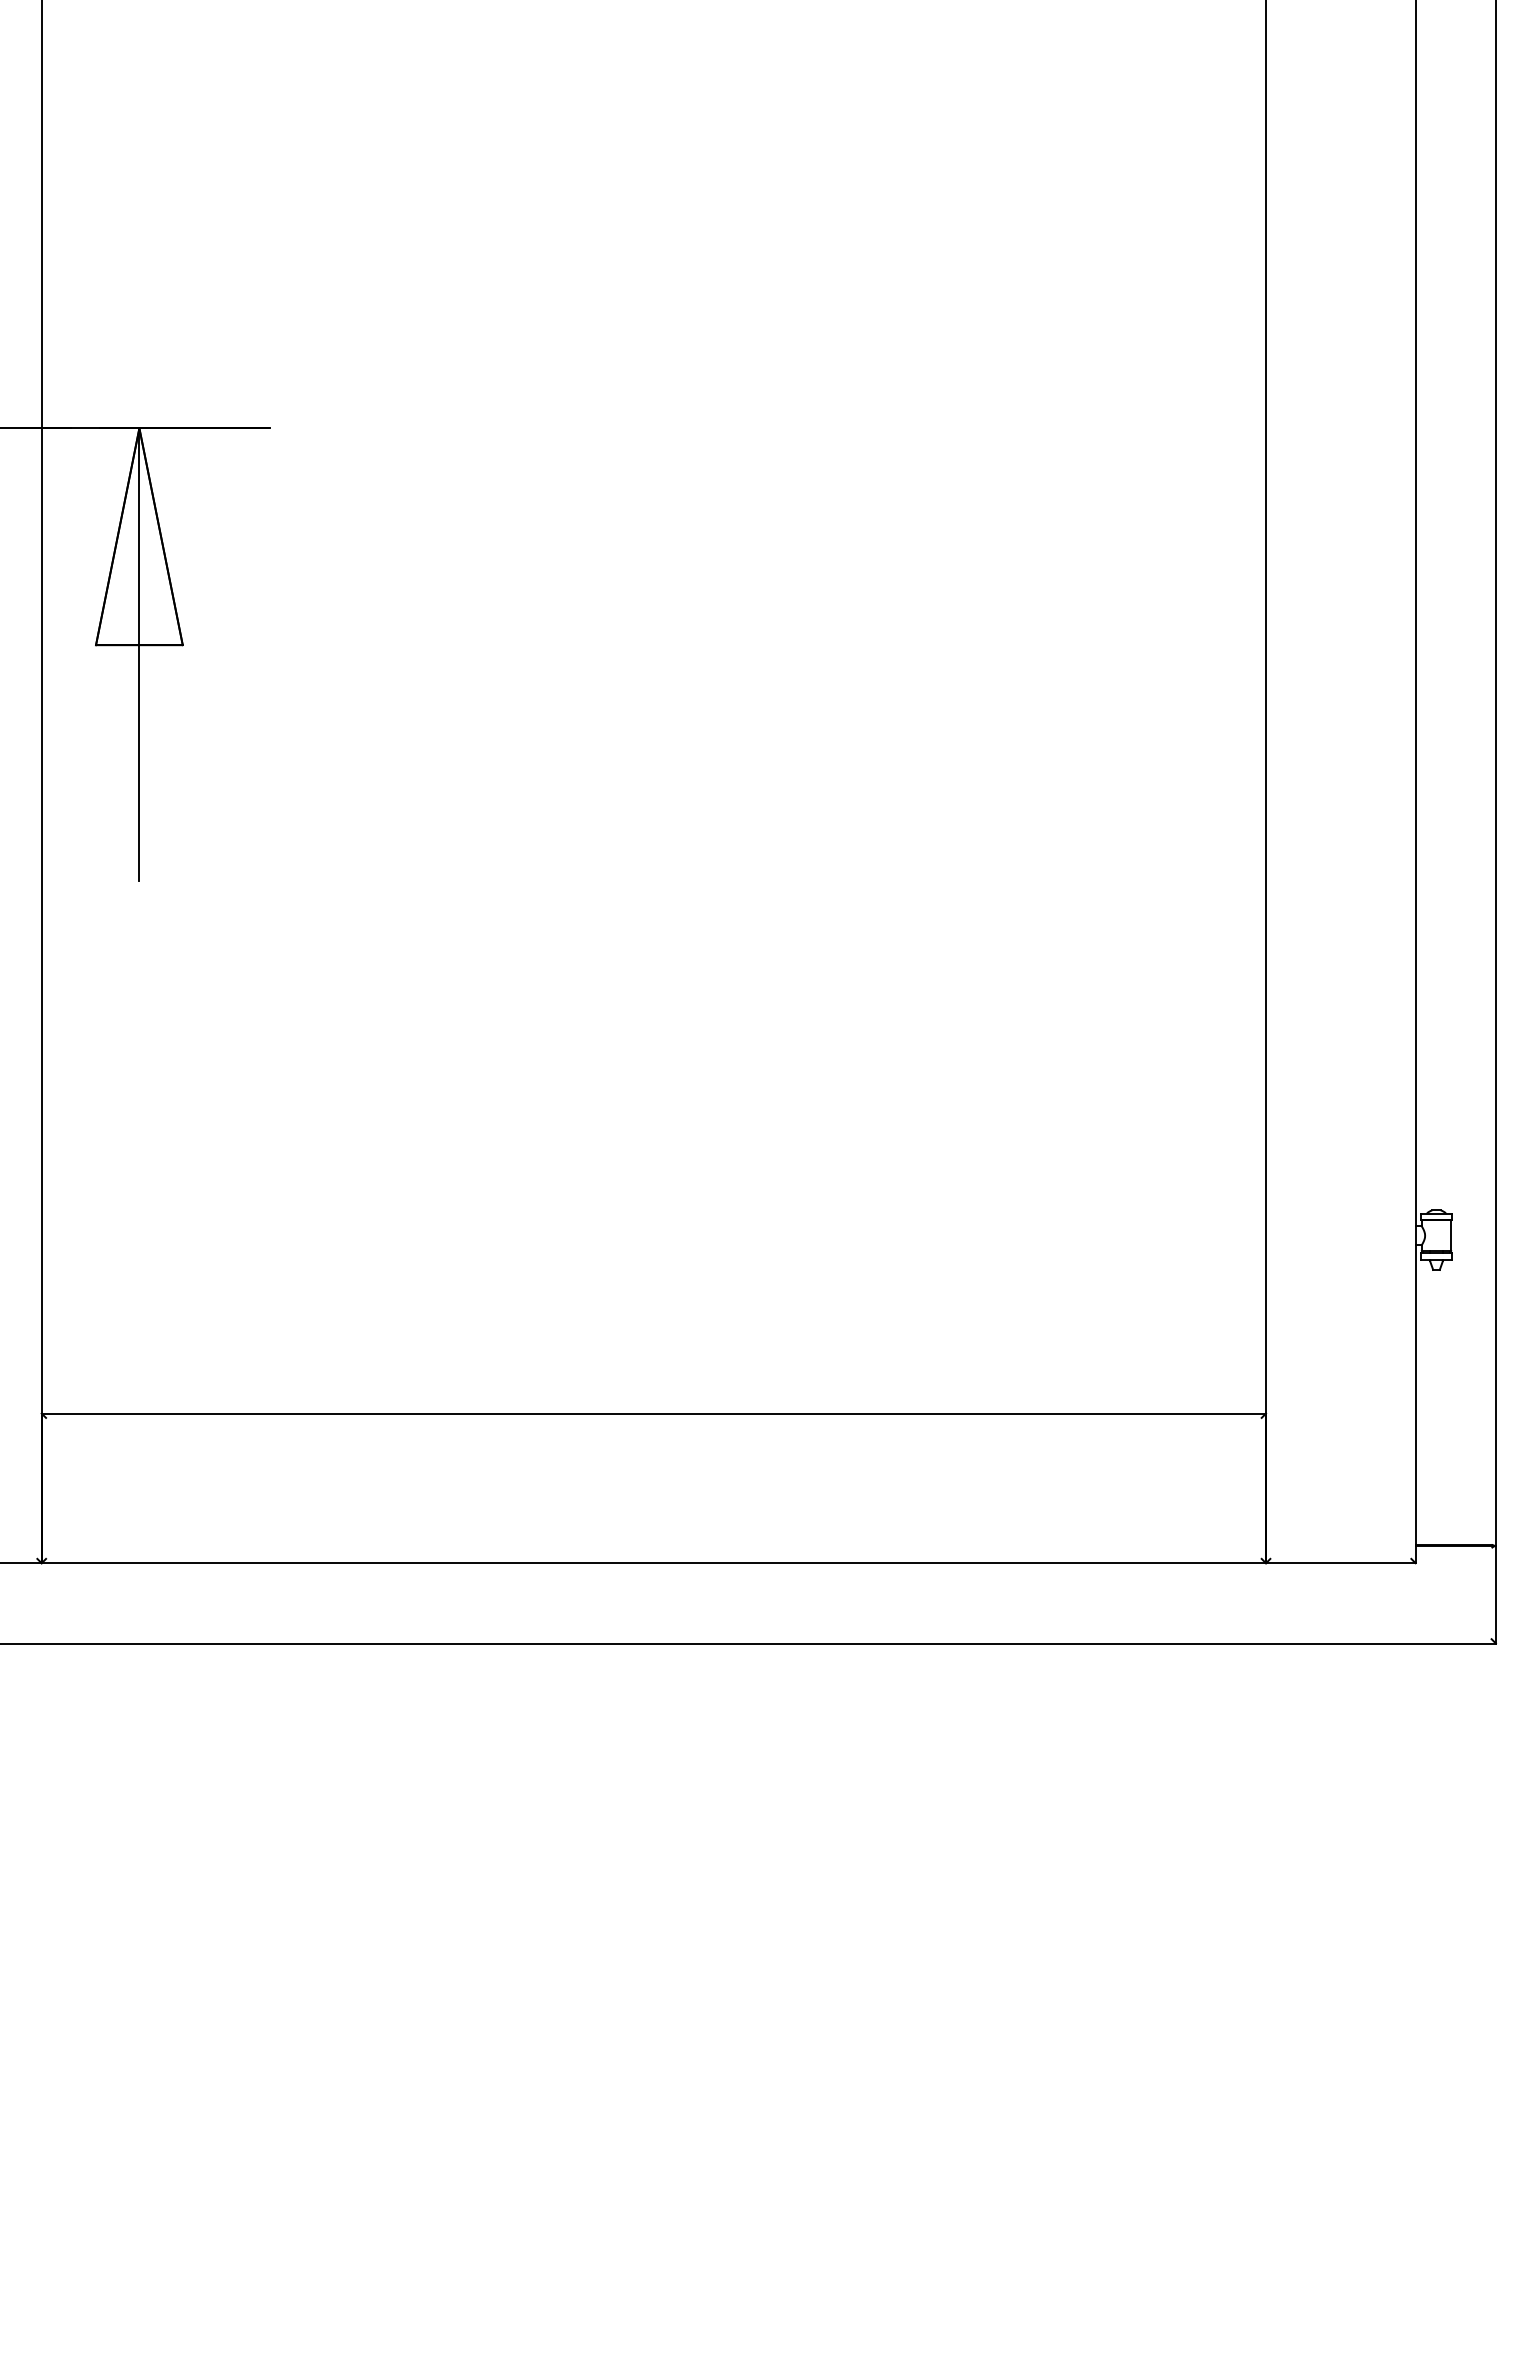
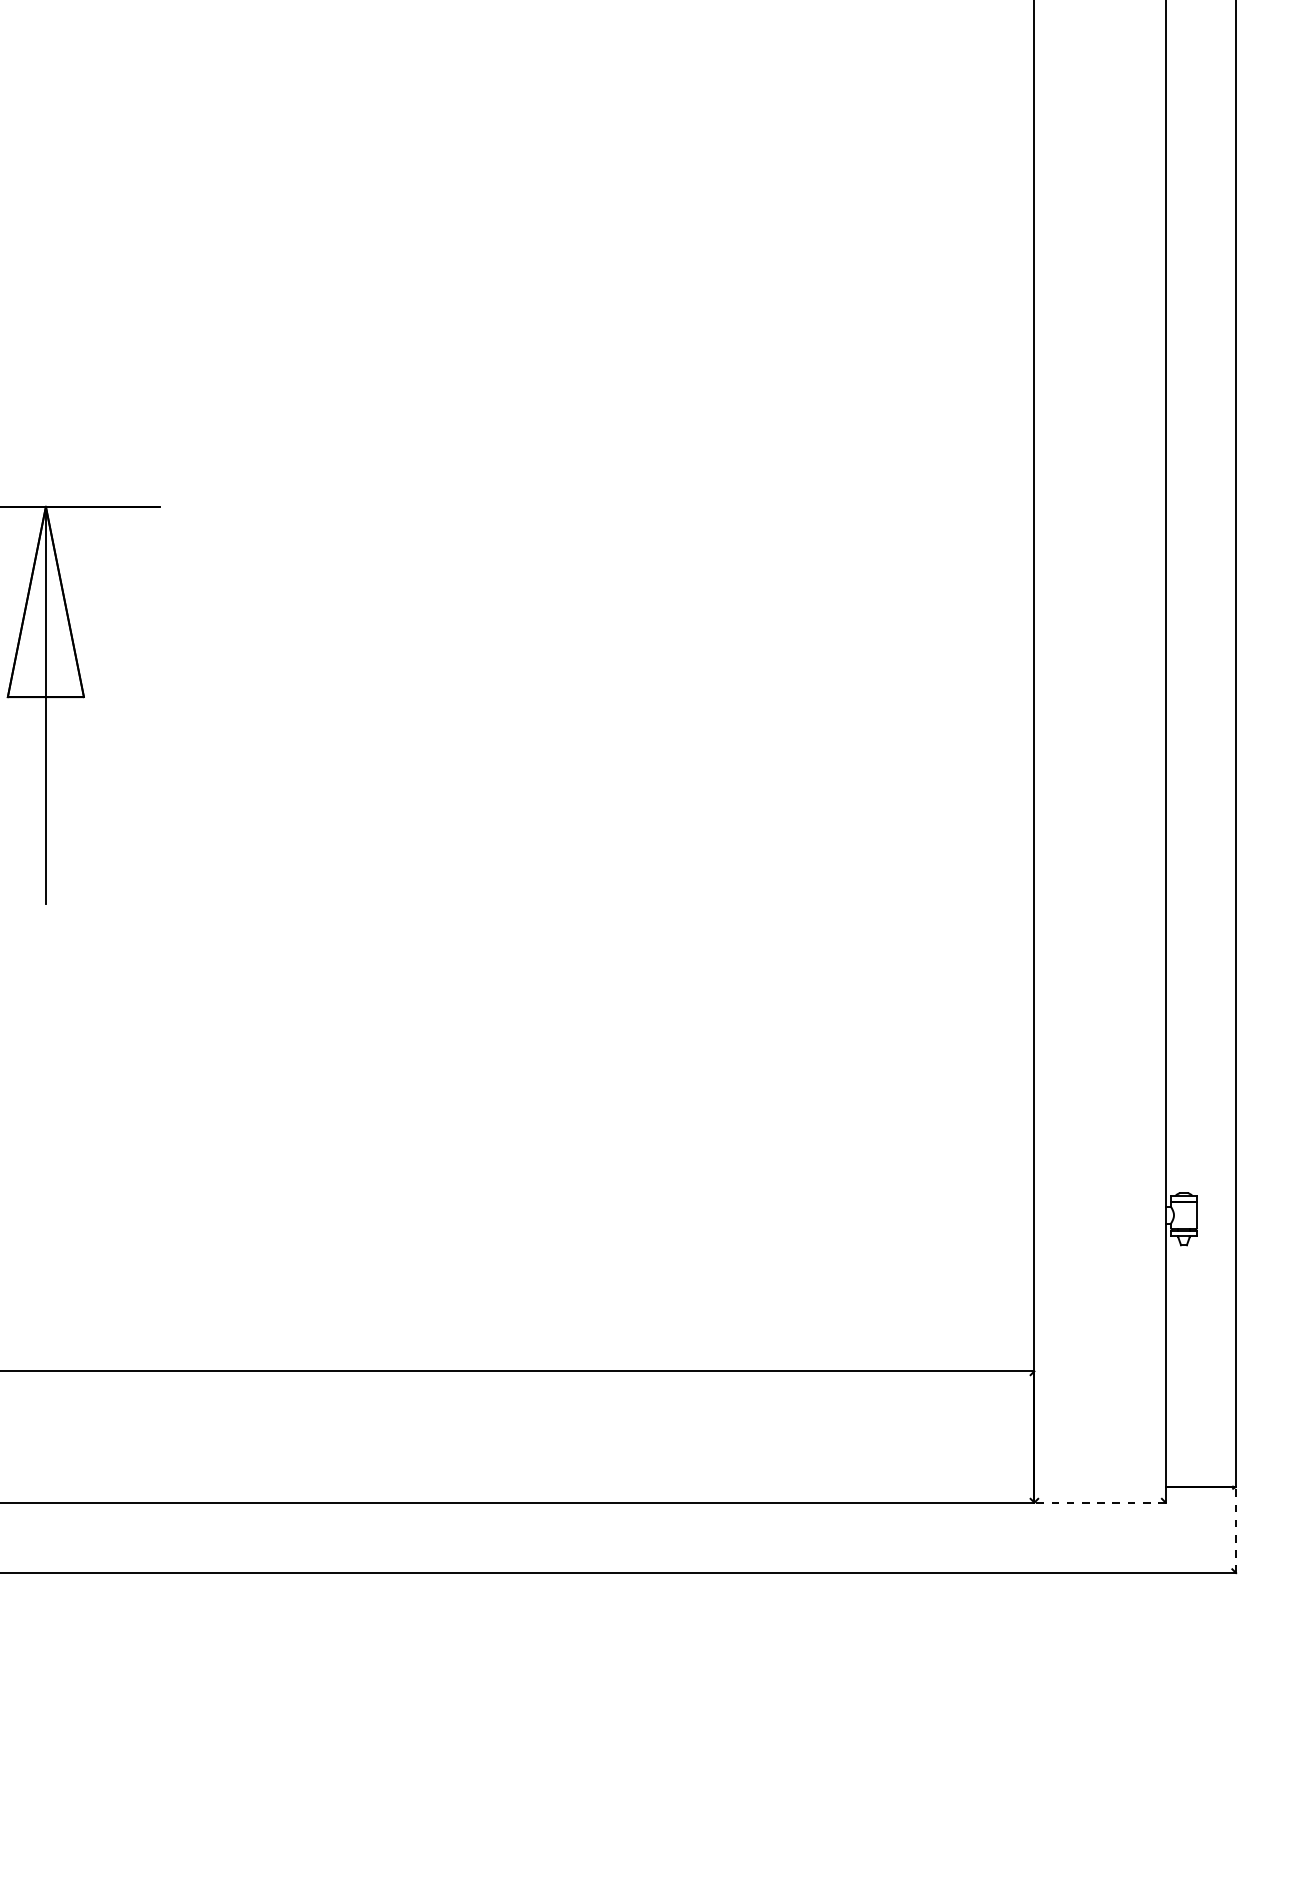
line: (1340, 1563) -> (1099, 1502), solid -> dashed
line: (1495, 1594) -> (1235, 1530), solid -> dashed

